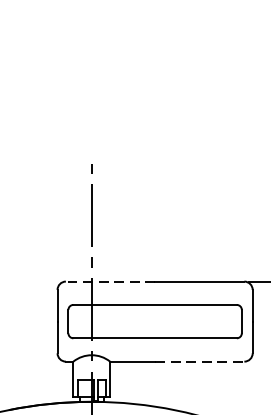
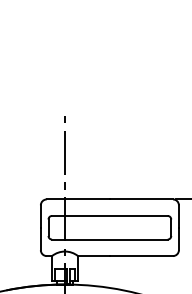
line: (110, 281) -> (78, 199), dashed -> solid
line: (199, 362) -> (141, 256), dashed -> solid

